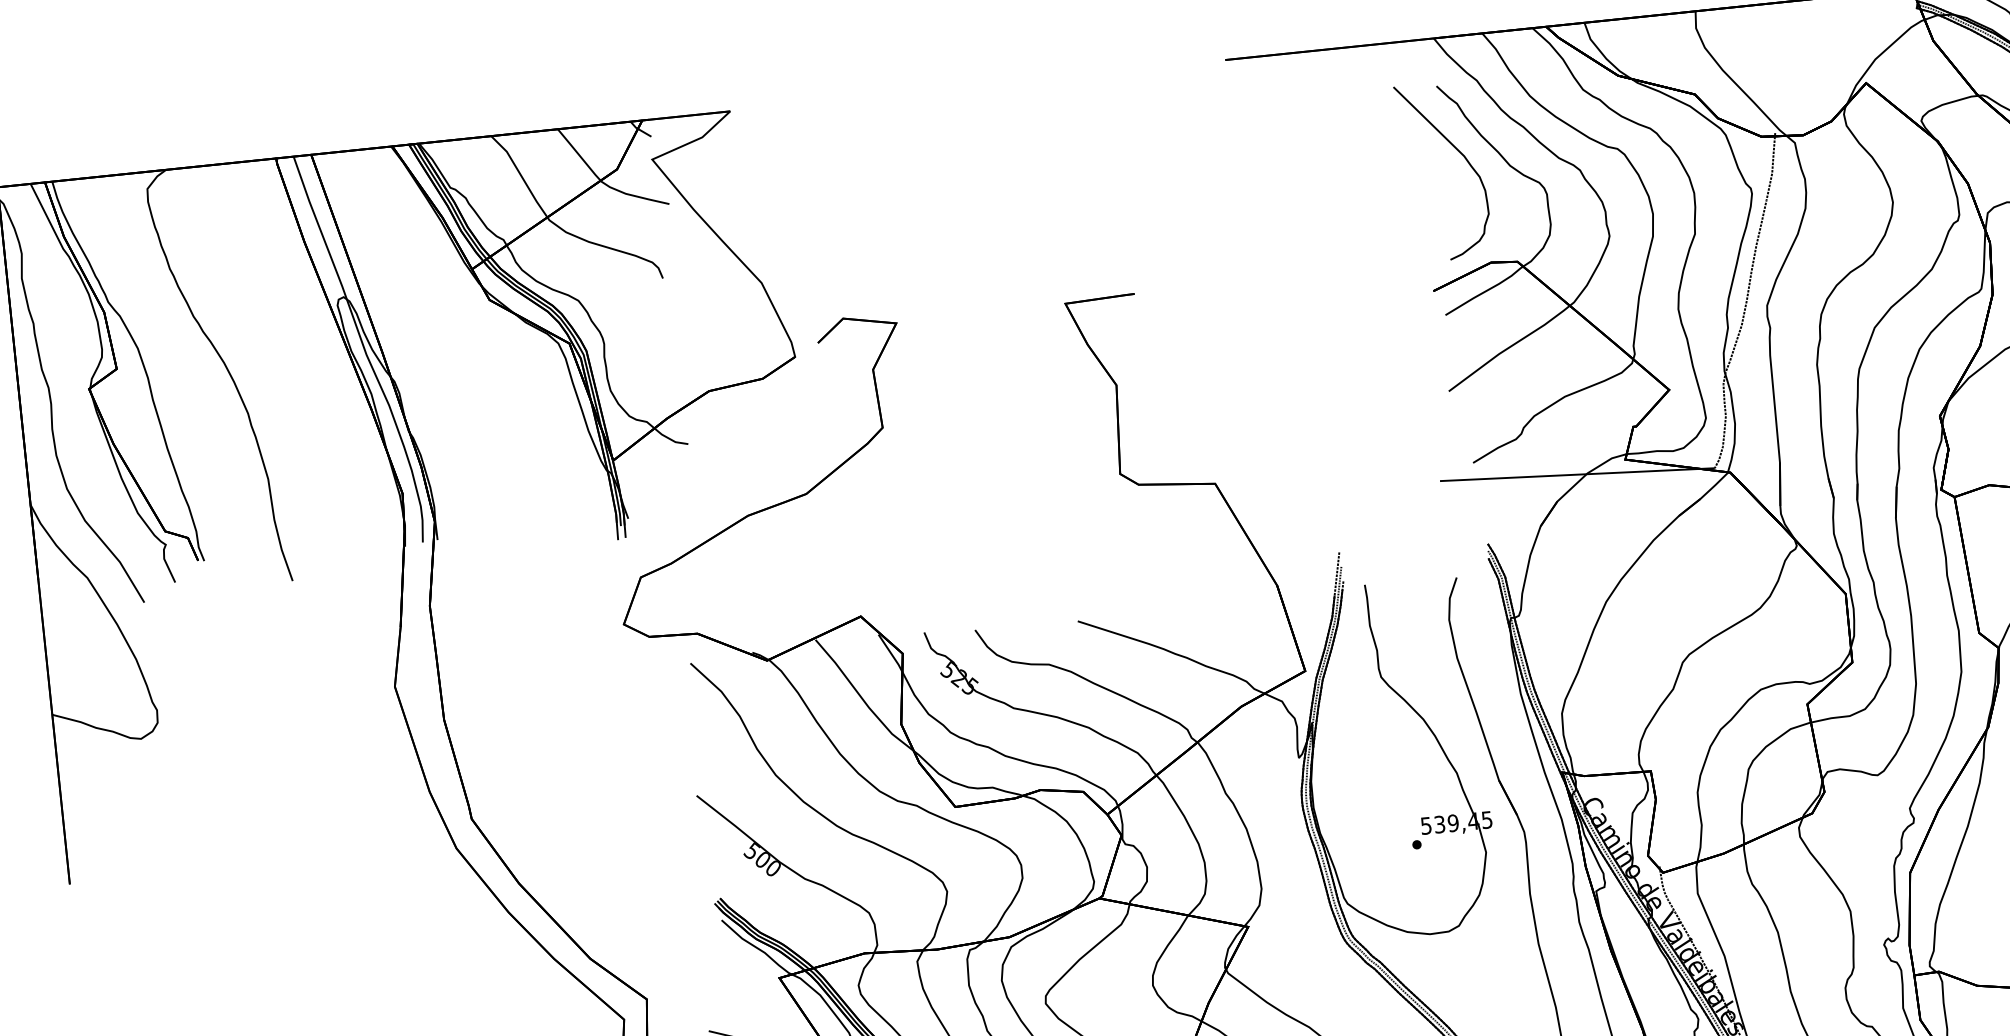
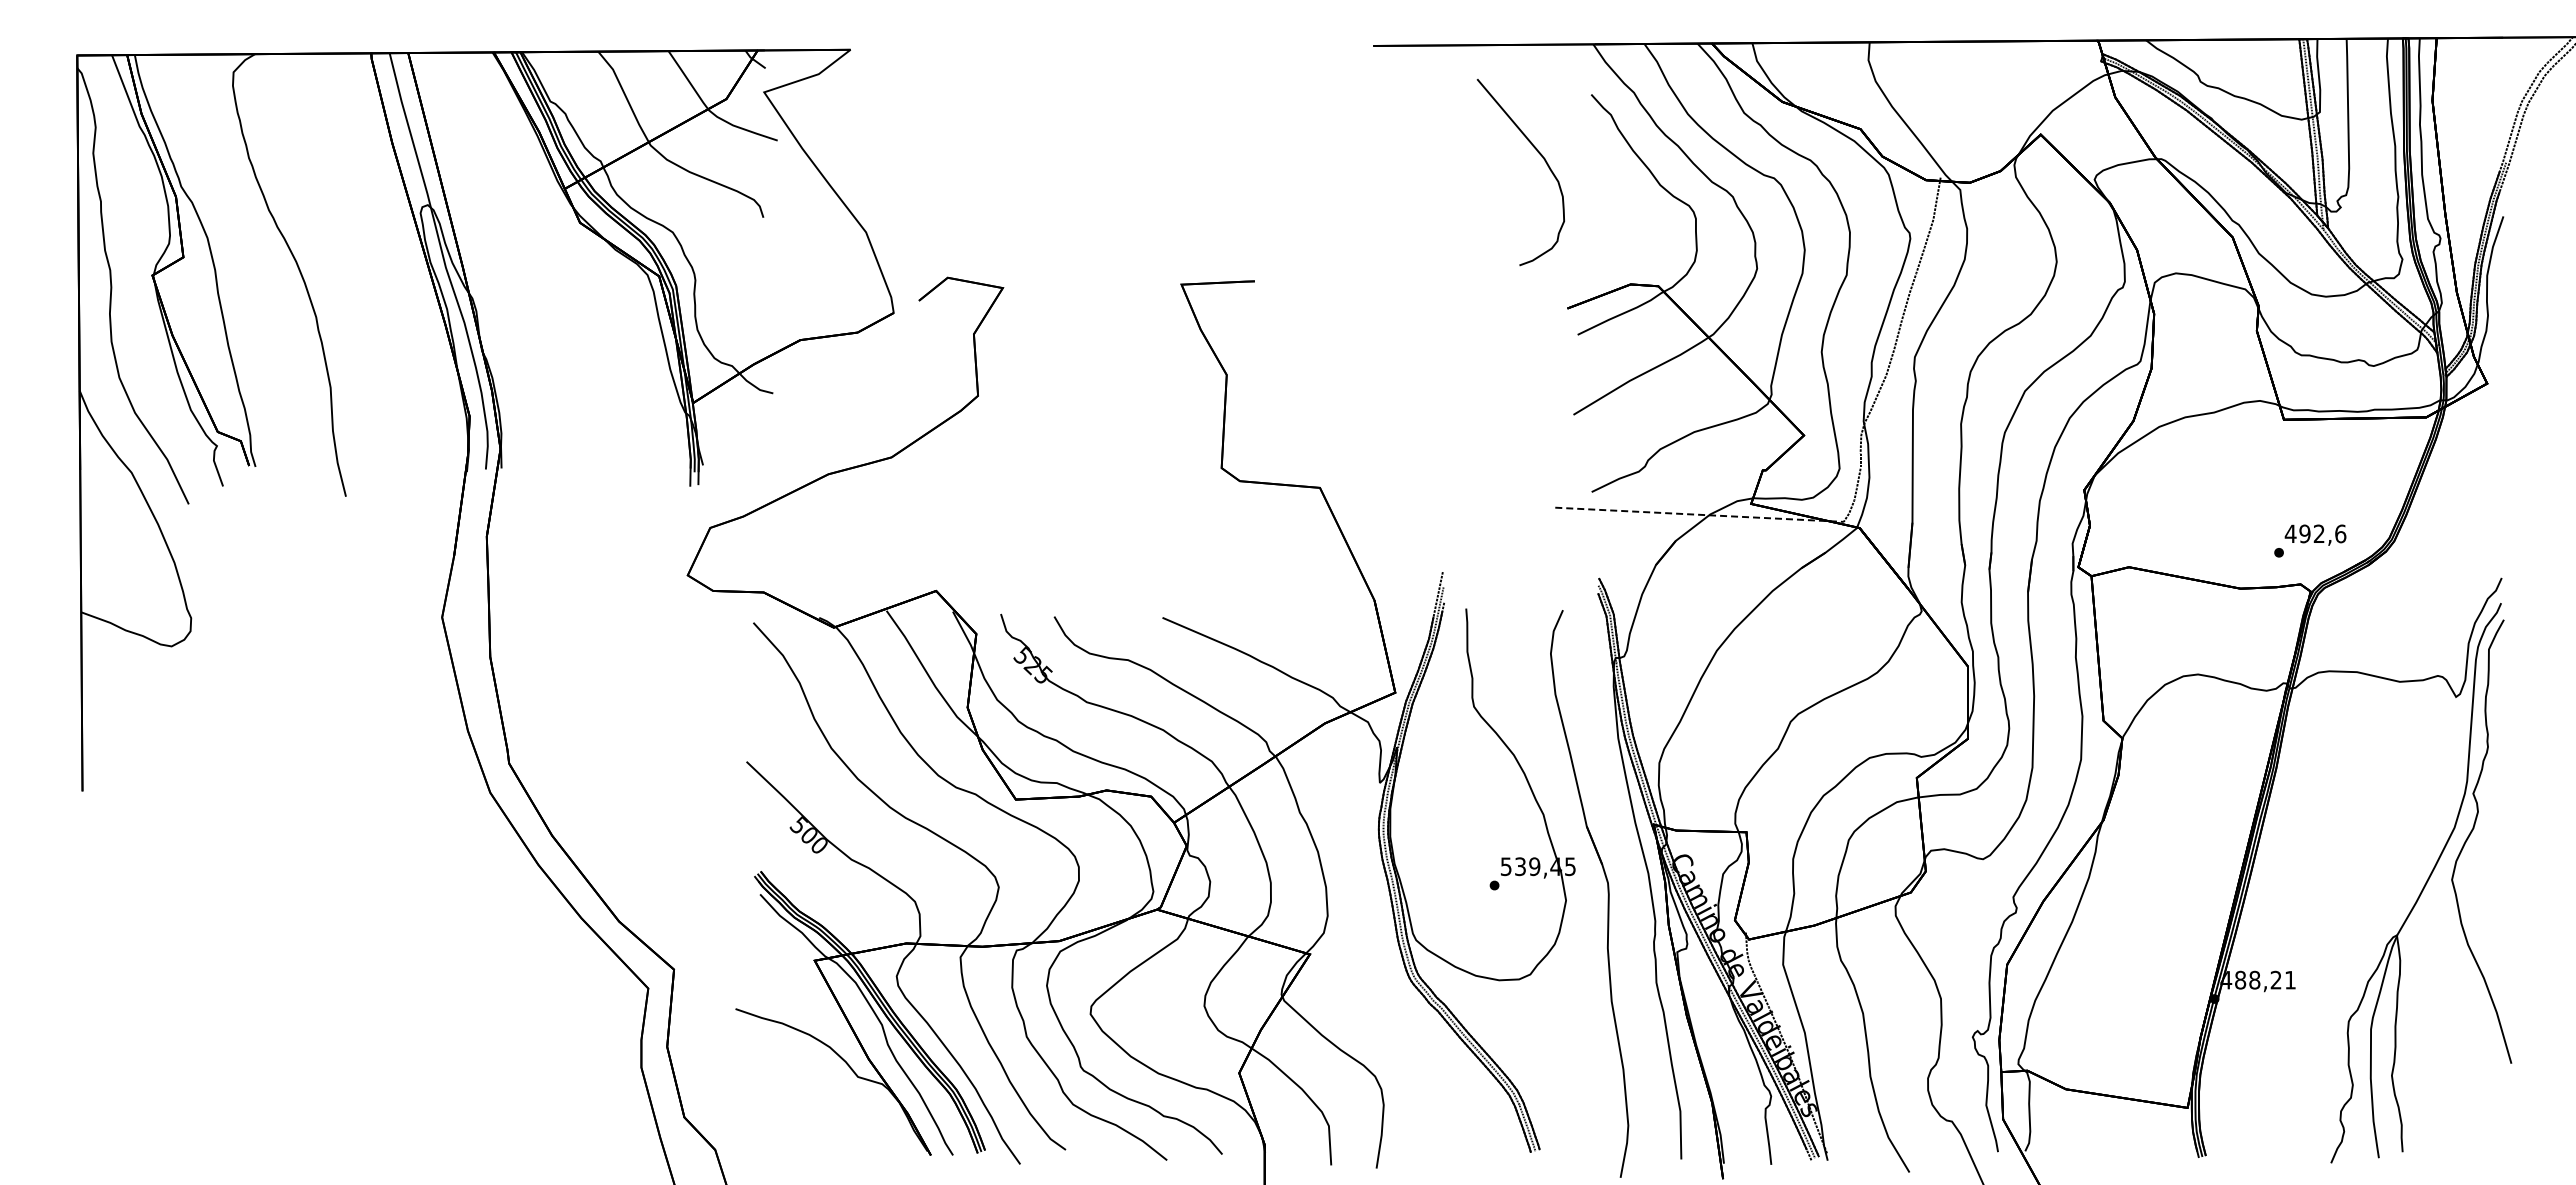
part: (1458, 151) -> (1538, 153), moved
line: (1578, 474) -> (1700, 514), solid -> dashed

